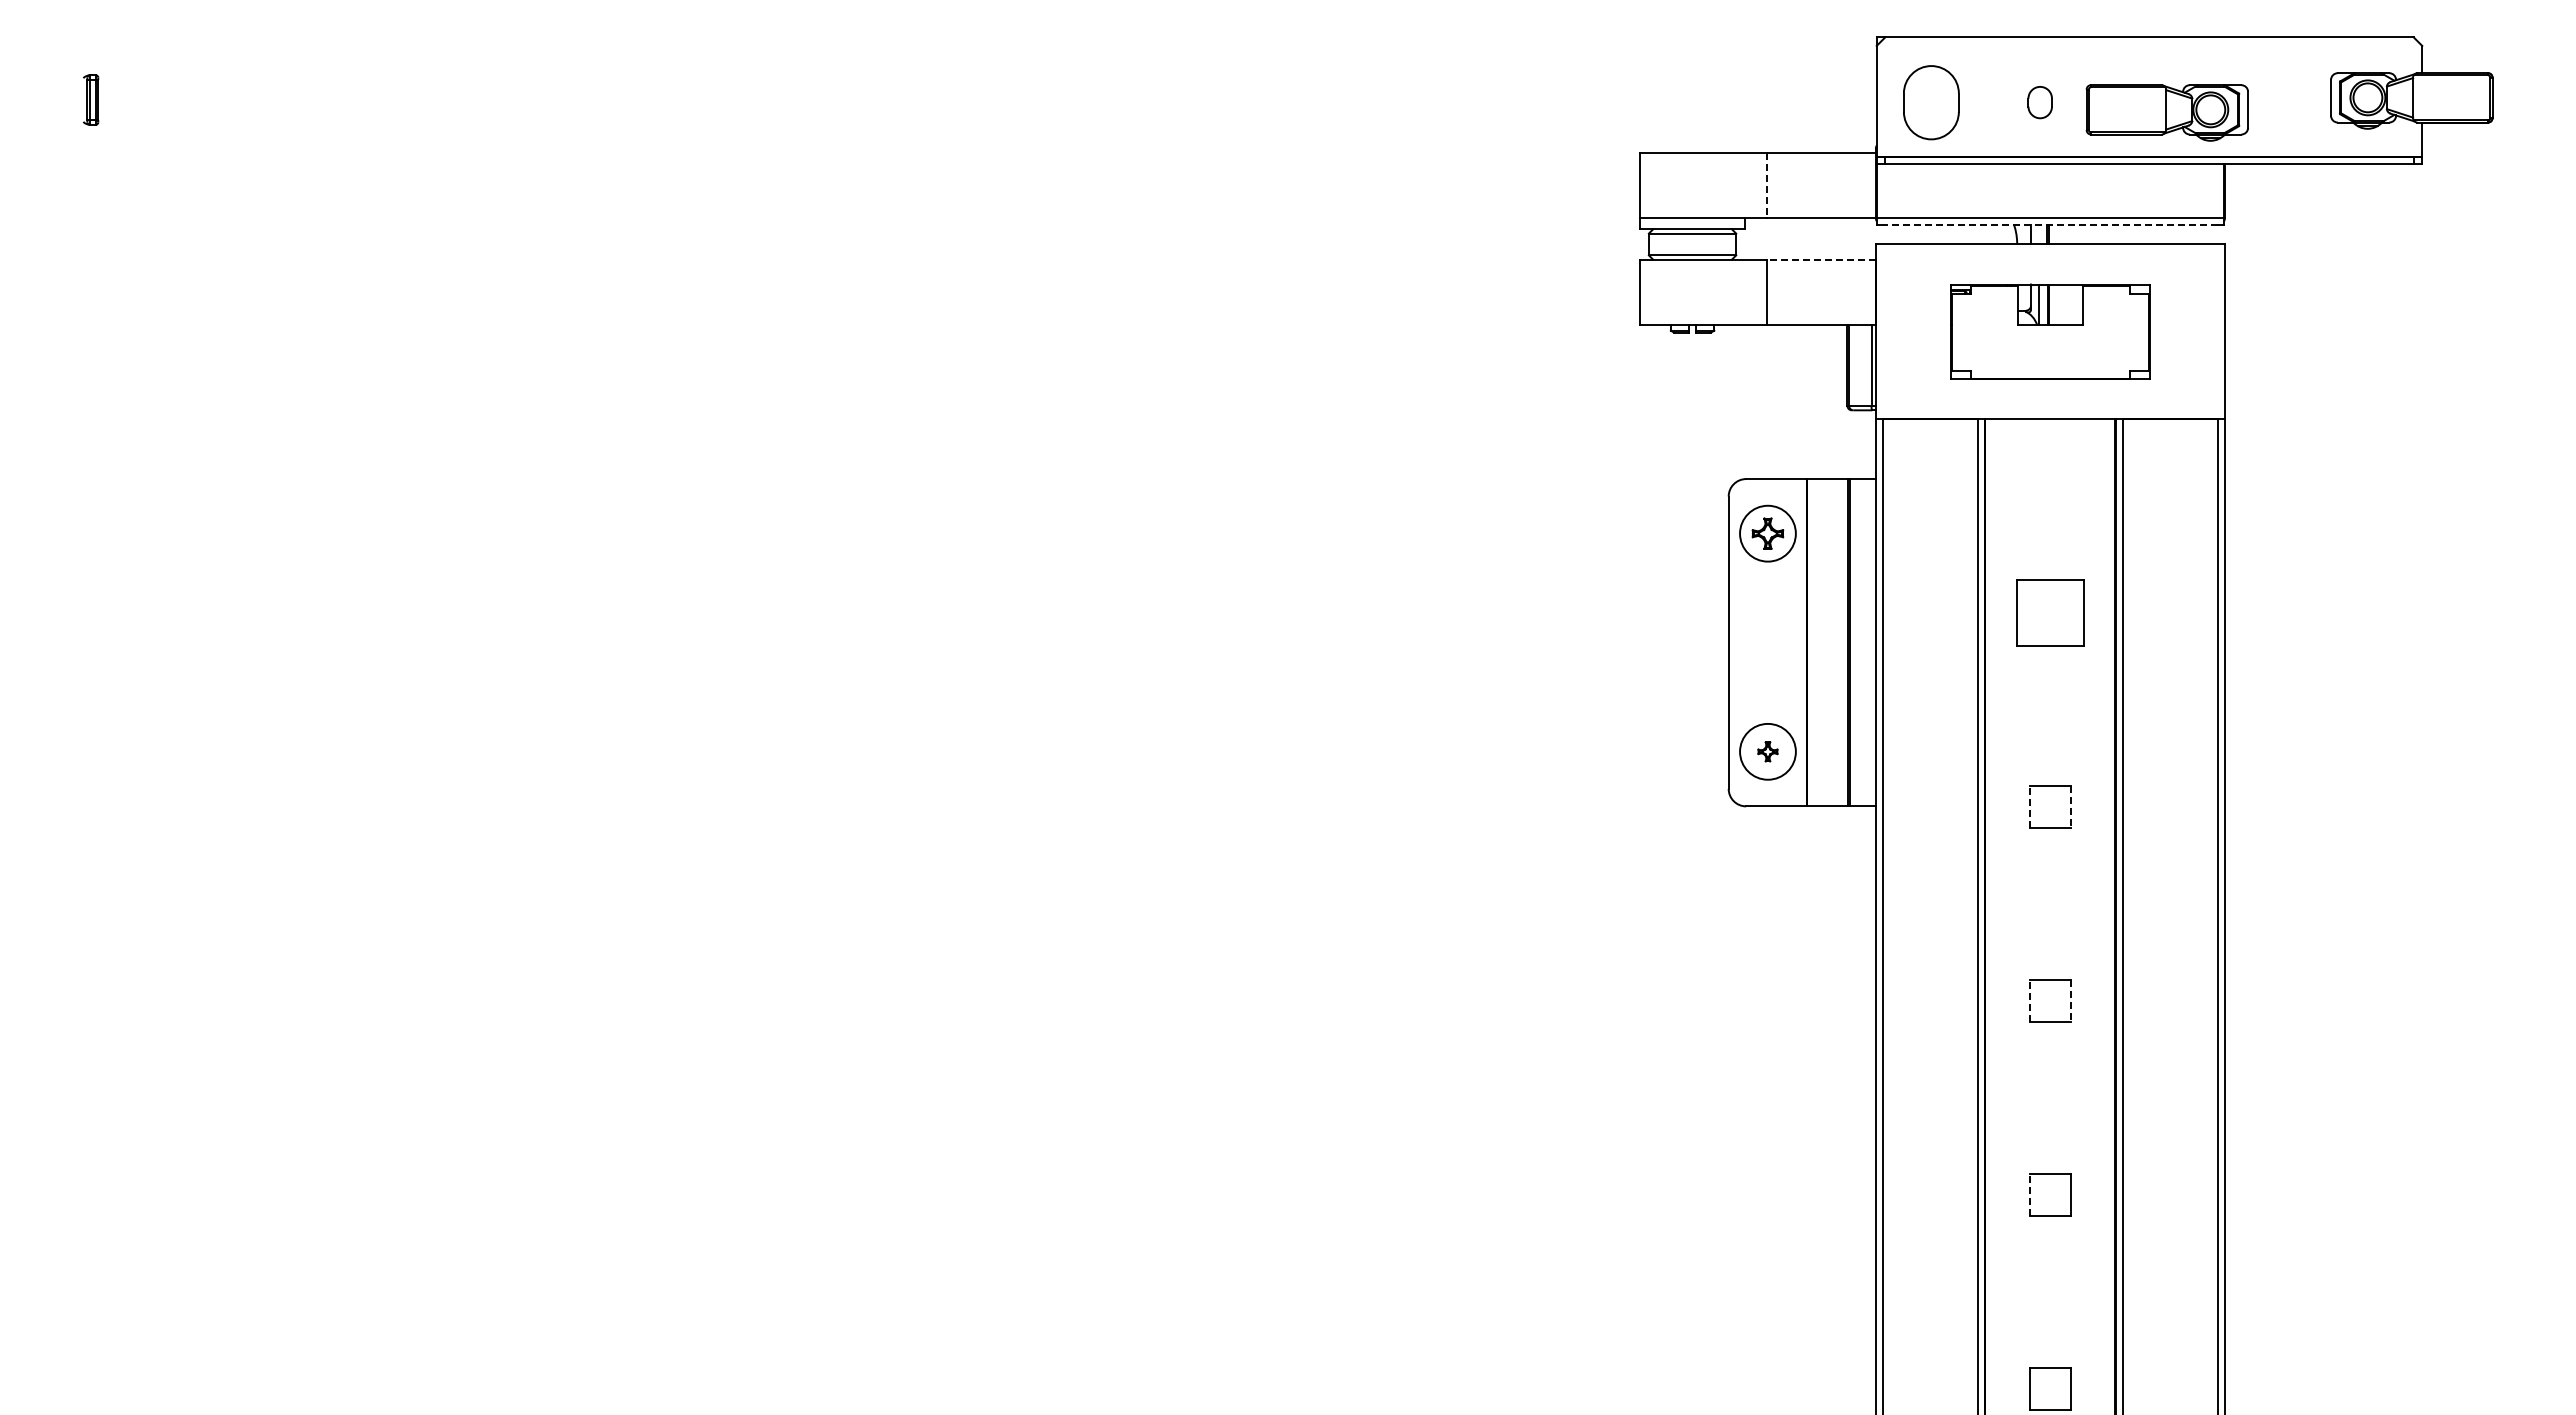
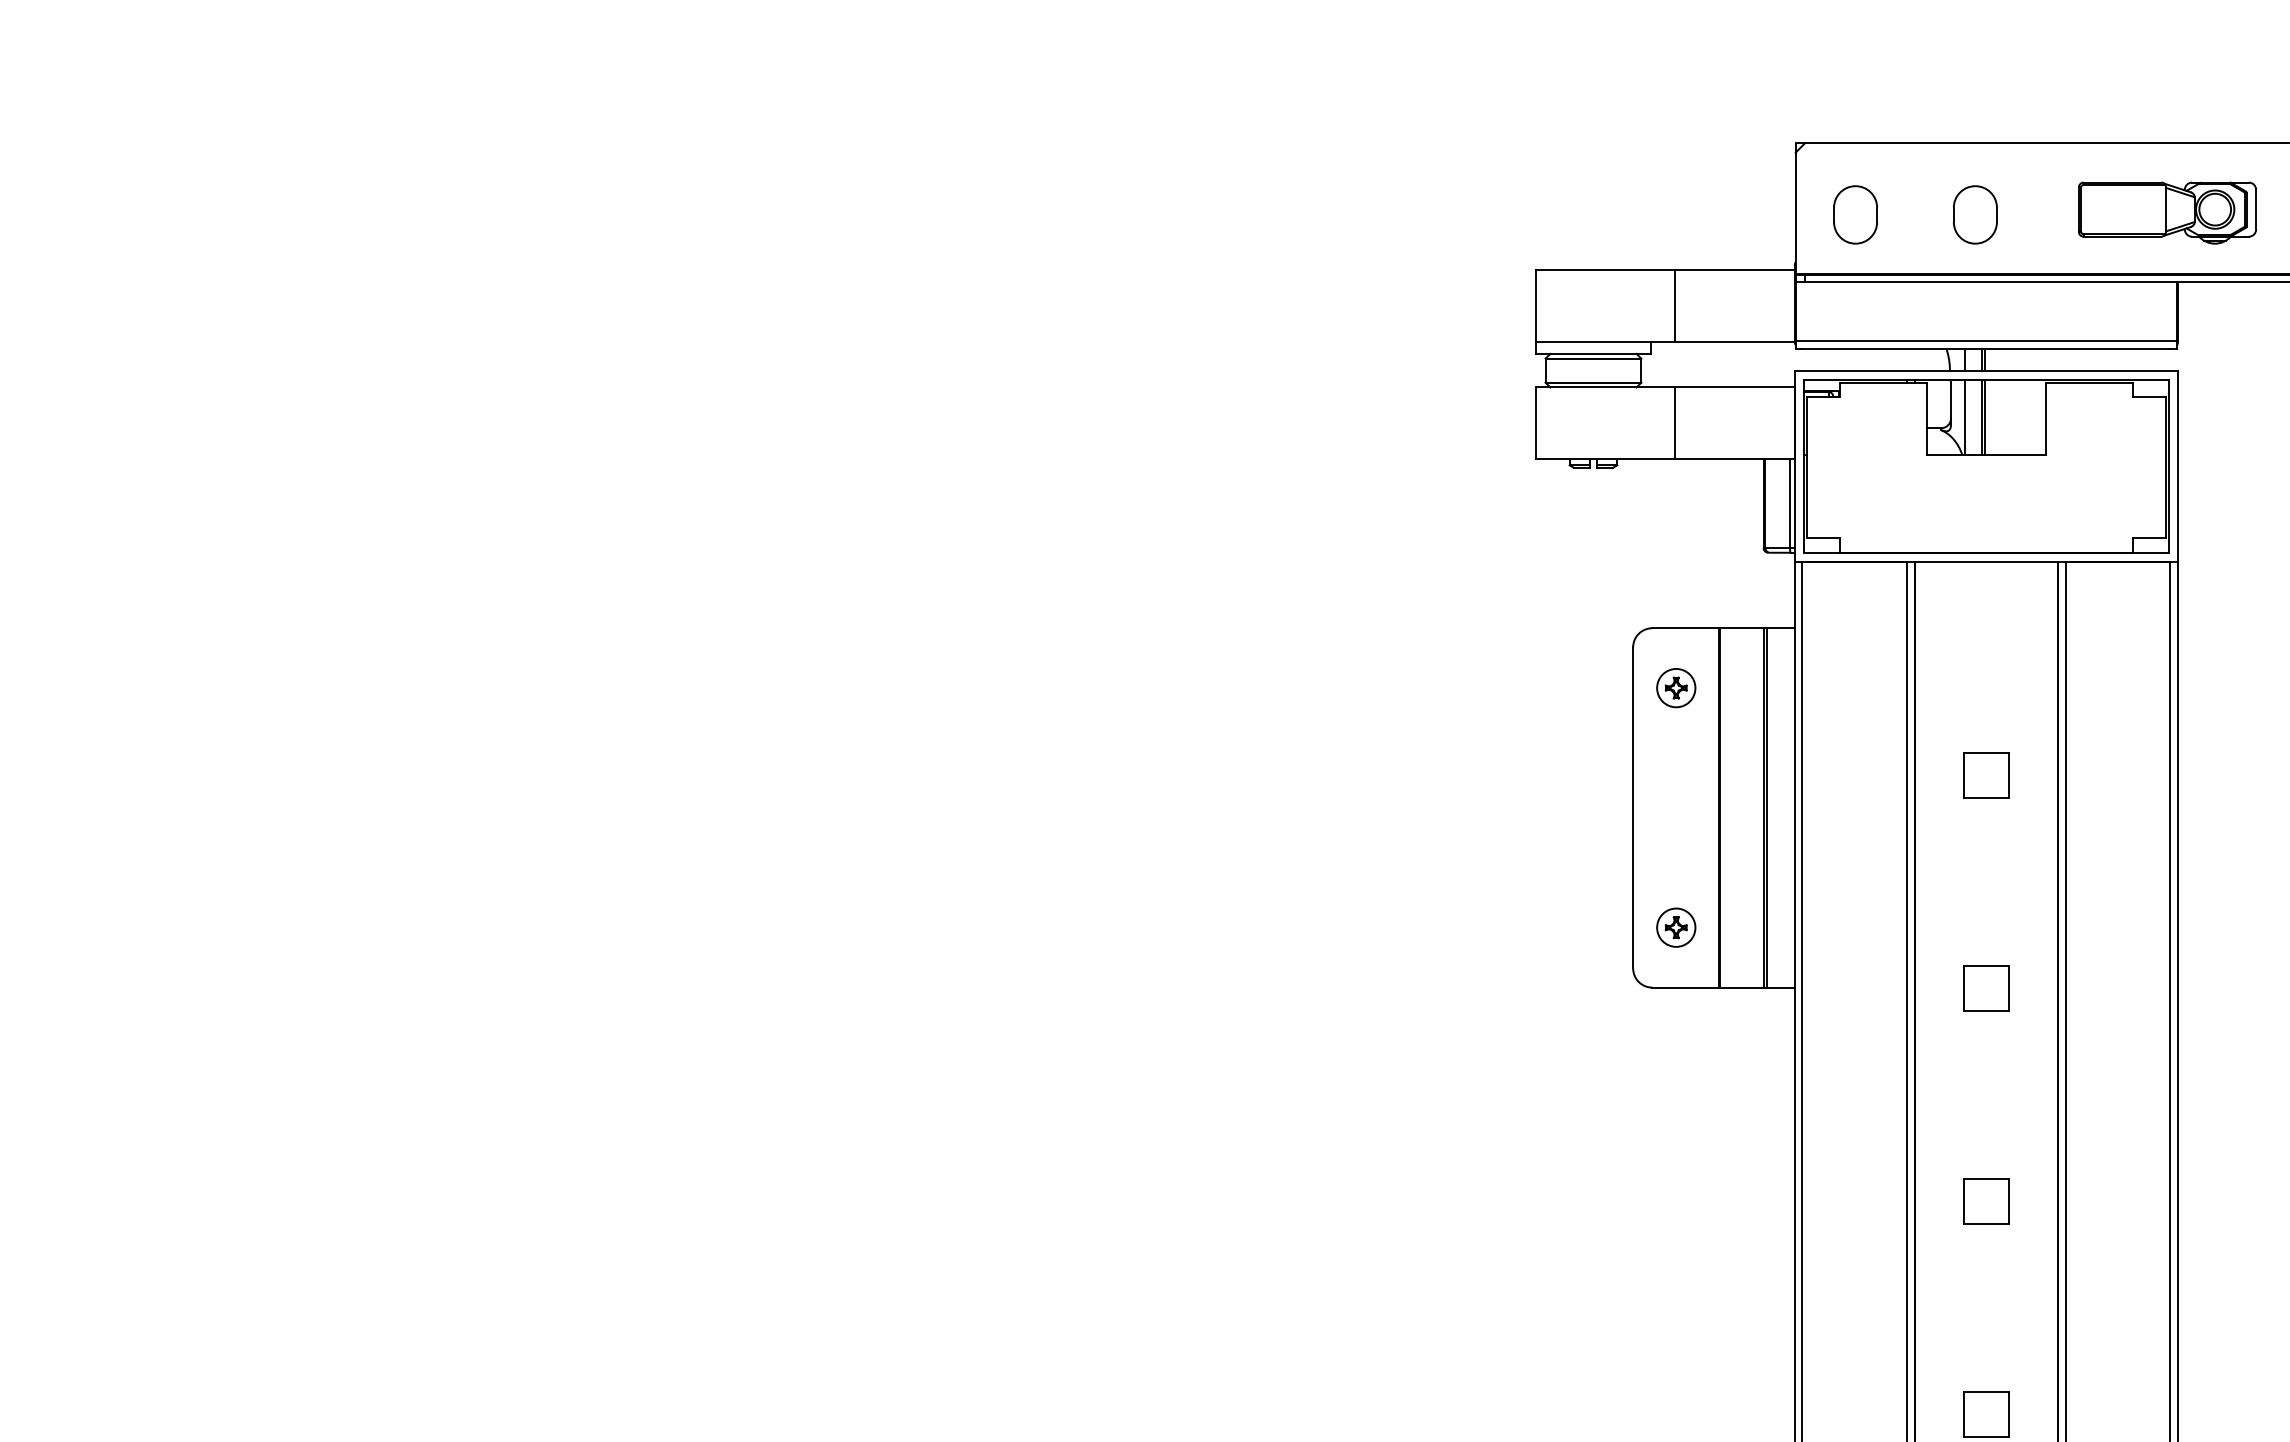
part: (1930, 102) -> (1854, 214), size x0.71
part: (2039, 102) -> (1974, 214), size x1.67
part: (2166, 112) -> (2166, 212), moved
line: (1766, 185) -> (1674, 305), dashed -> solid
line: (2050, 224) -> (1986, 348), dashed -> solid
line: (1821, 259) -> (1735, 387), dashed -> solid
part: (2050, 331) -> (1986, 466), size x1.67
part: (1767, 533) -> (1675, 687), size x0.62
part: (2050, 612) -> (1986, 774), size x0.62
circle: (1767, 751) -> (1675, 927), size x0.62
line: (2029, 807) -> (1963, 988), dashed -> solid
line: (2071, 807) -> (2009, 988), dashed -> solid
line: (2029, 1001) -> (1963, 1201), dashed -> solid
line: (2071, 1001) -> (2009, 1201), dashed -> solid
line: (2029, 1195) -> (1963, 1414), dashed -> solid

